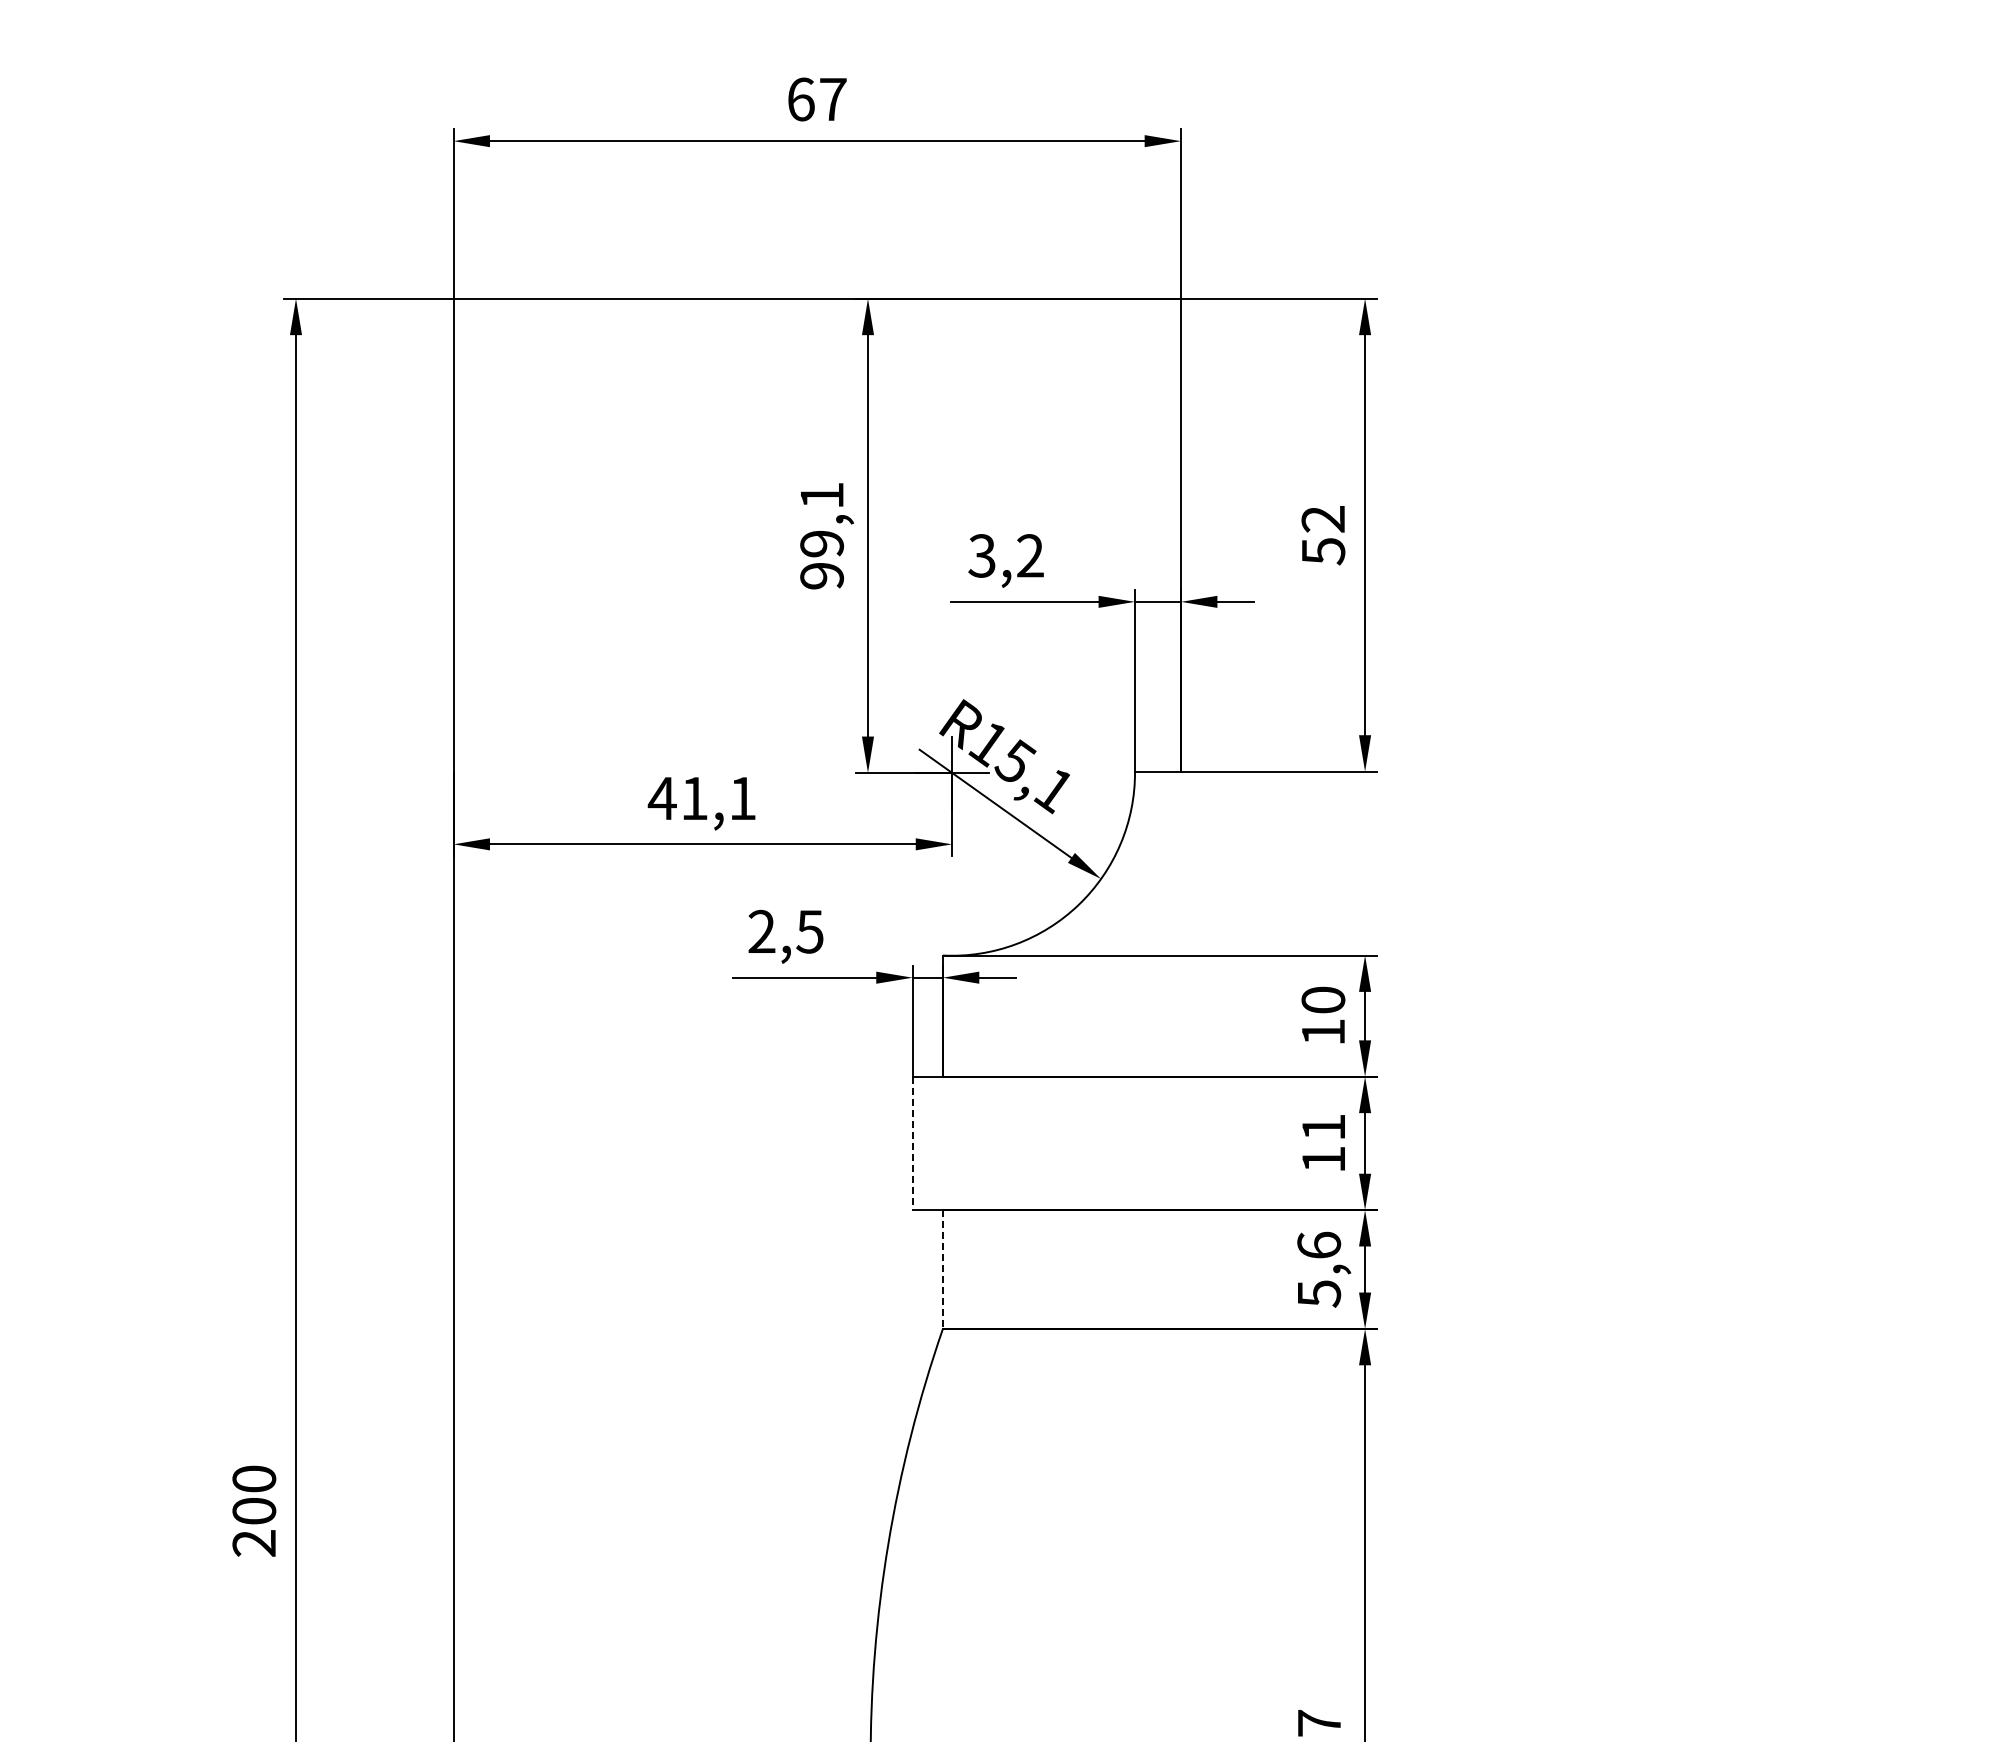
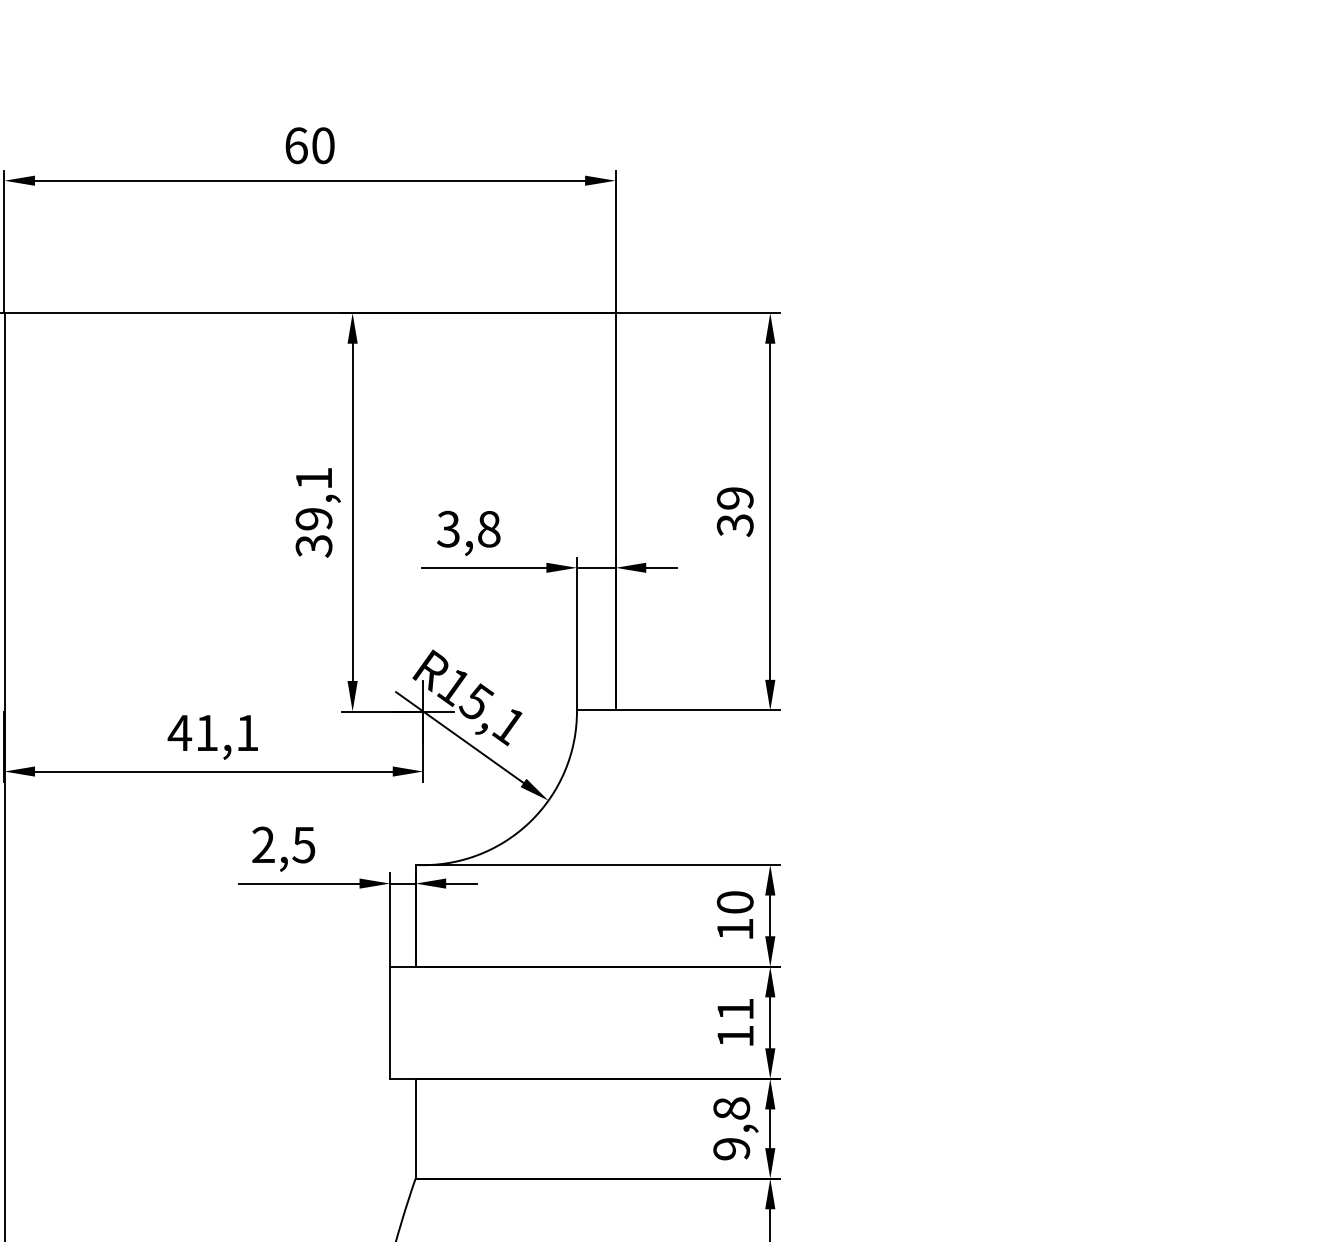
text: (833, 99) -> (323, 145), 67 -> 60
text: (1323, 535) -> (735, 512), 52 -> 39
text: (1030, 555) -> (489, 528), 3,2 -> 3,8
text: (821, 576) -> (313, 546), 99,1 -> 39,1
line: (912, 1143) -> (390, 1022), dashed -> solid
text: (1319, 1269) -> (731, 1128), 5,6 -> 9,8
line: (942, 1270) -> (415, 1129), dashed -> solid

